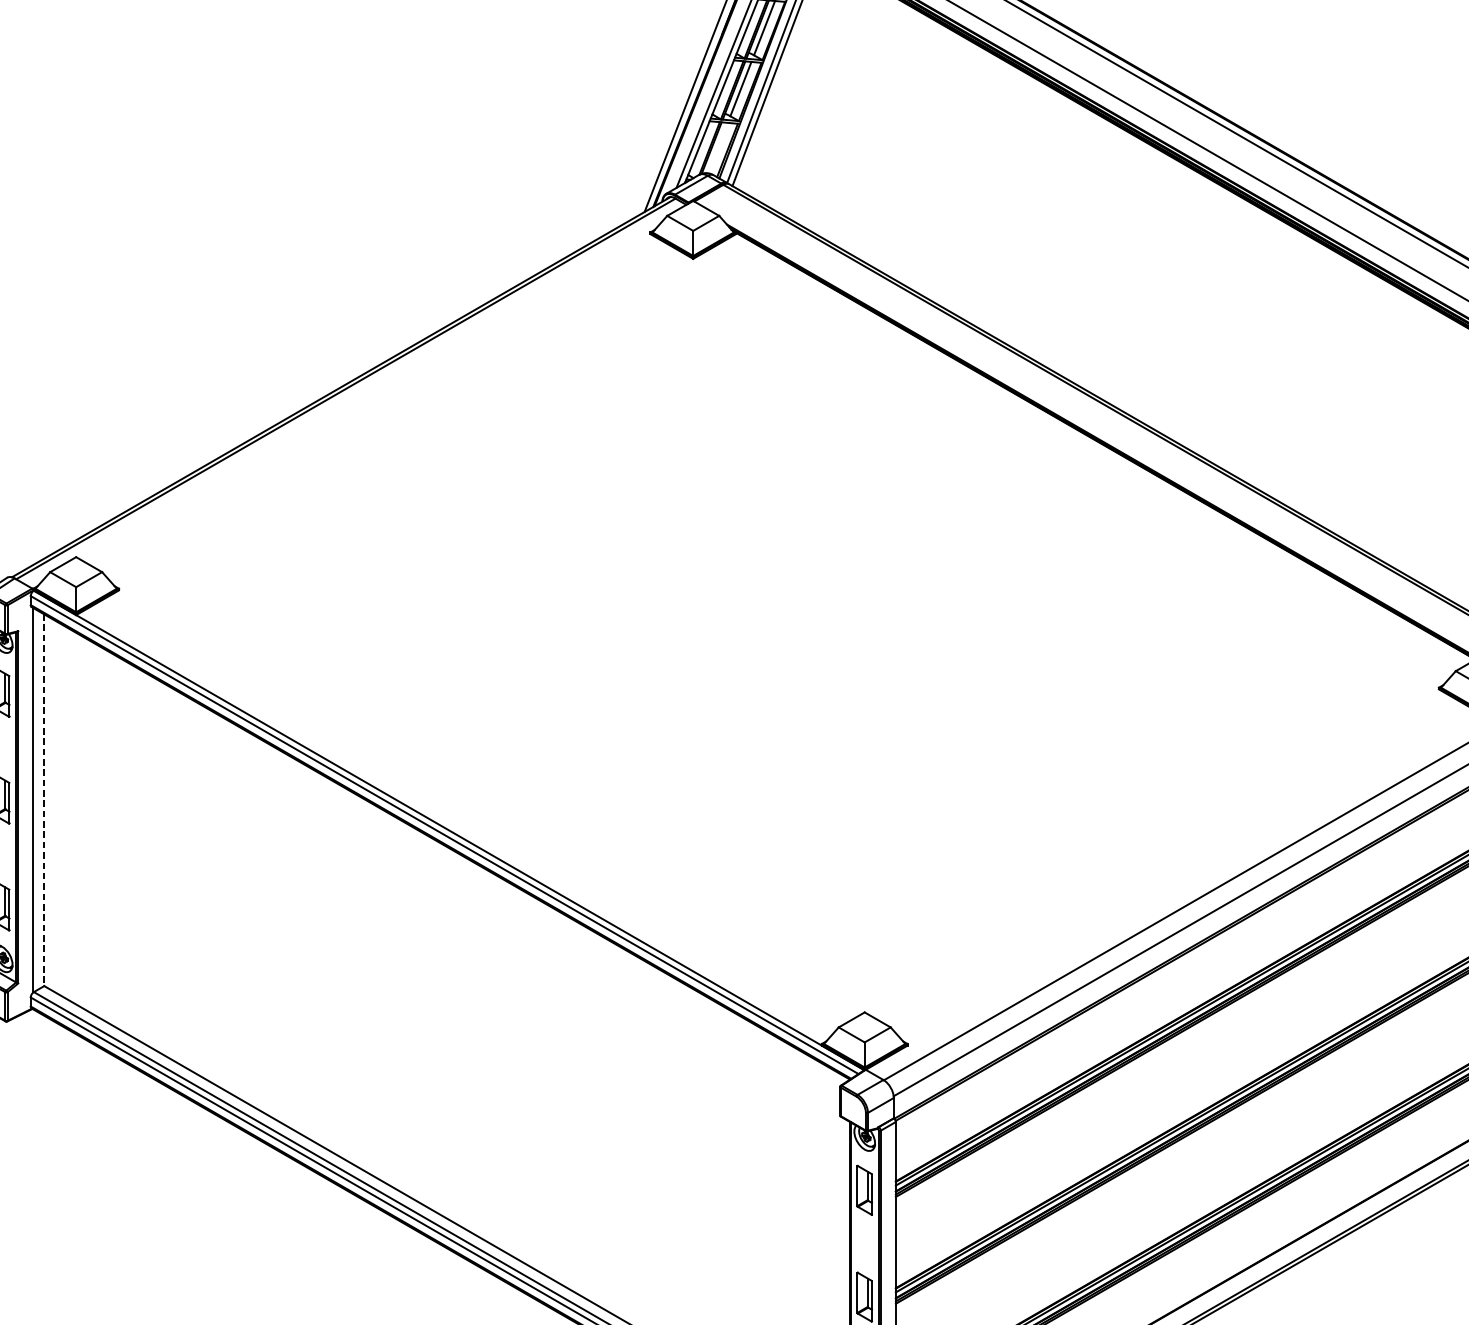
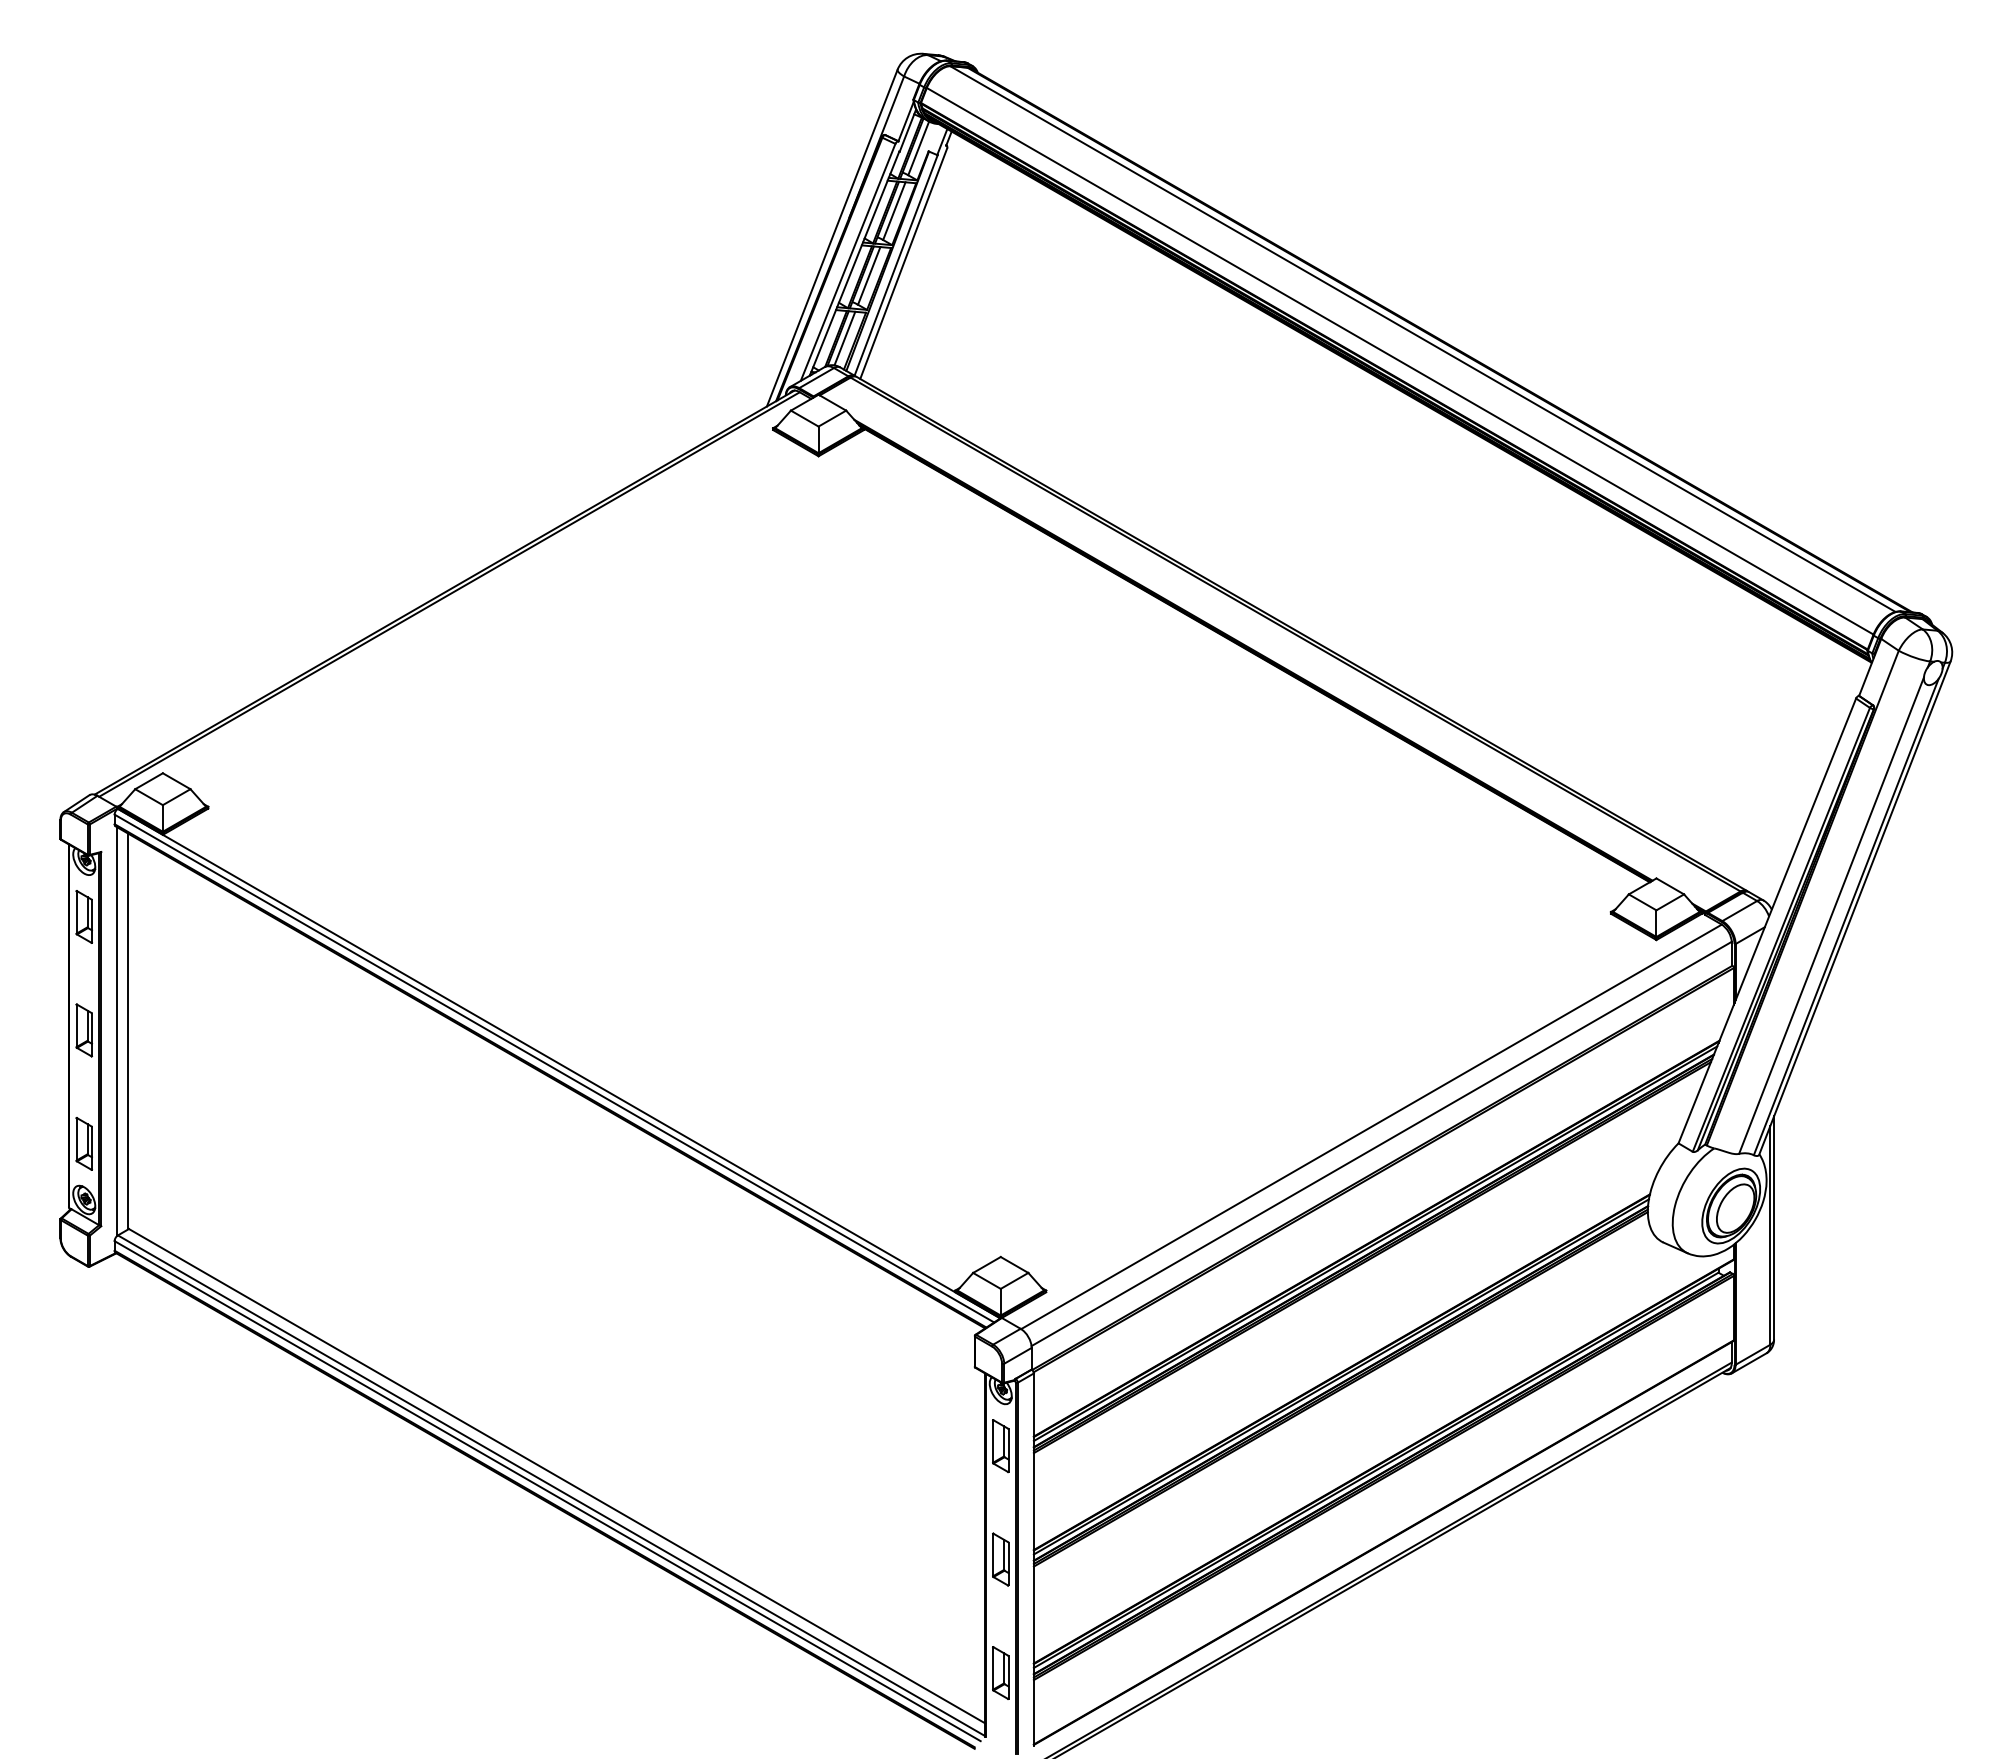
line: (717, 148) -> (844, 338), added
line: (43, 800) -> (128, 1031), dashed -> solid

